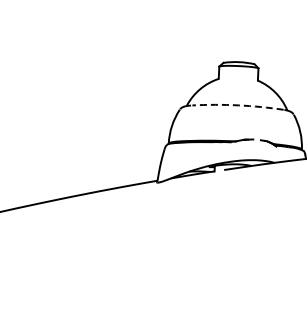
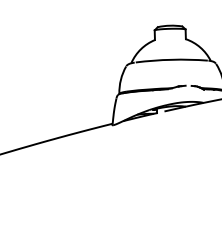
arc: (238, 105) -> (172, 59), dashed -> solid

